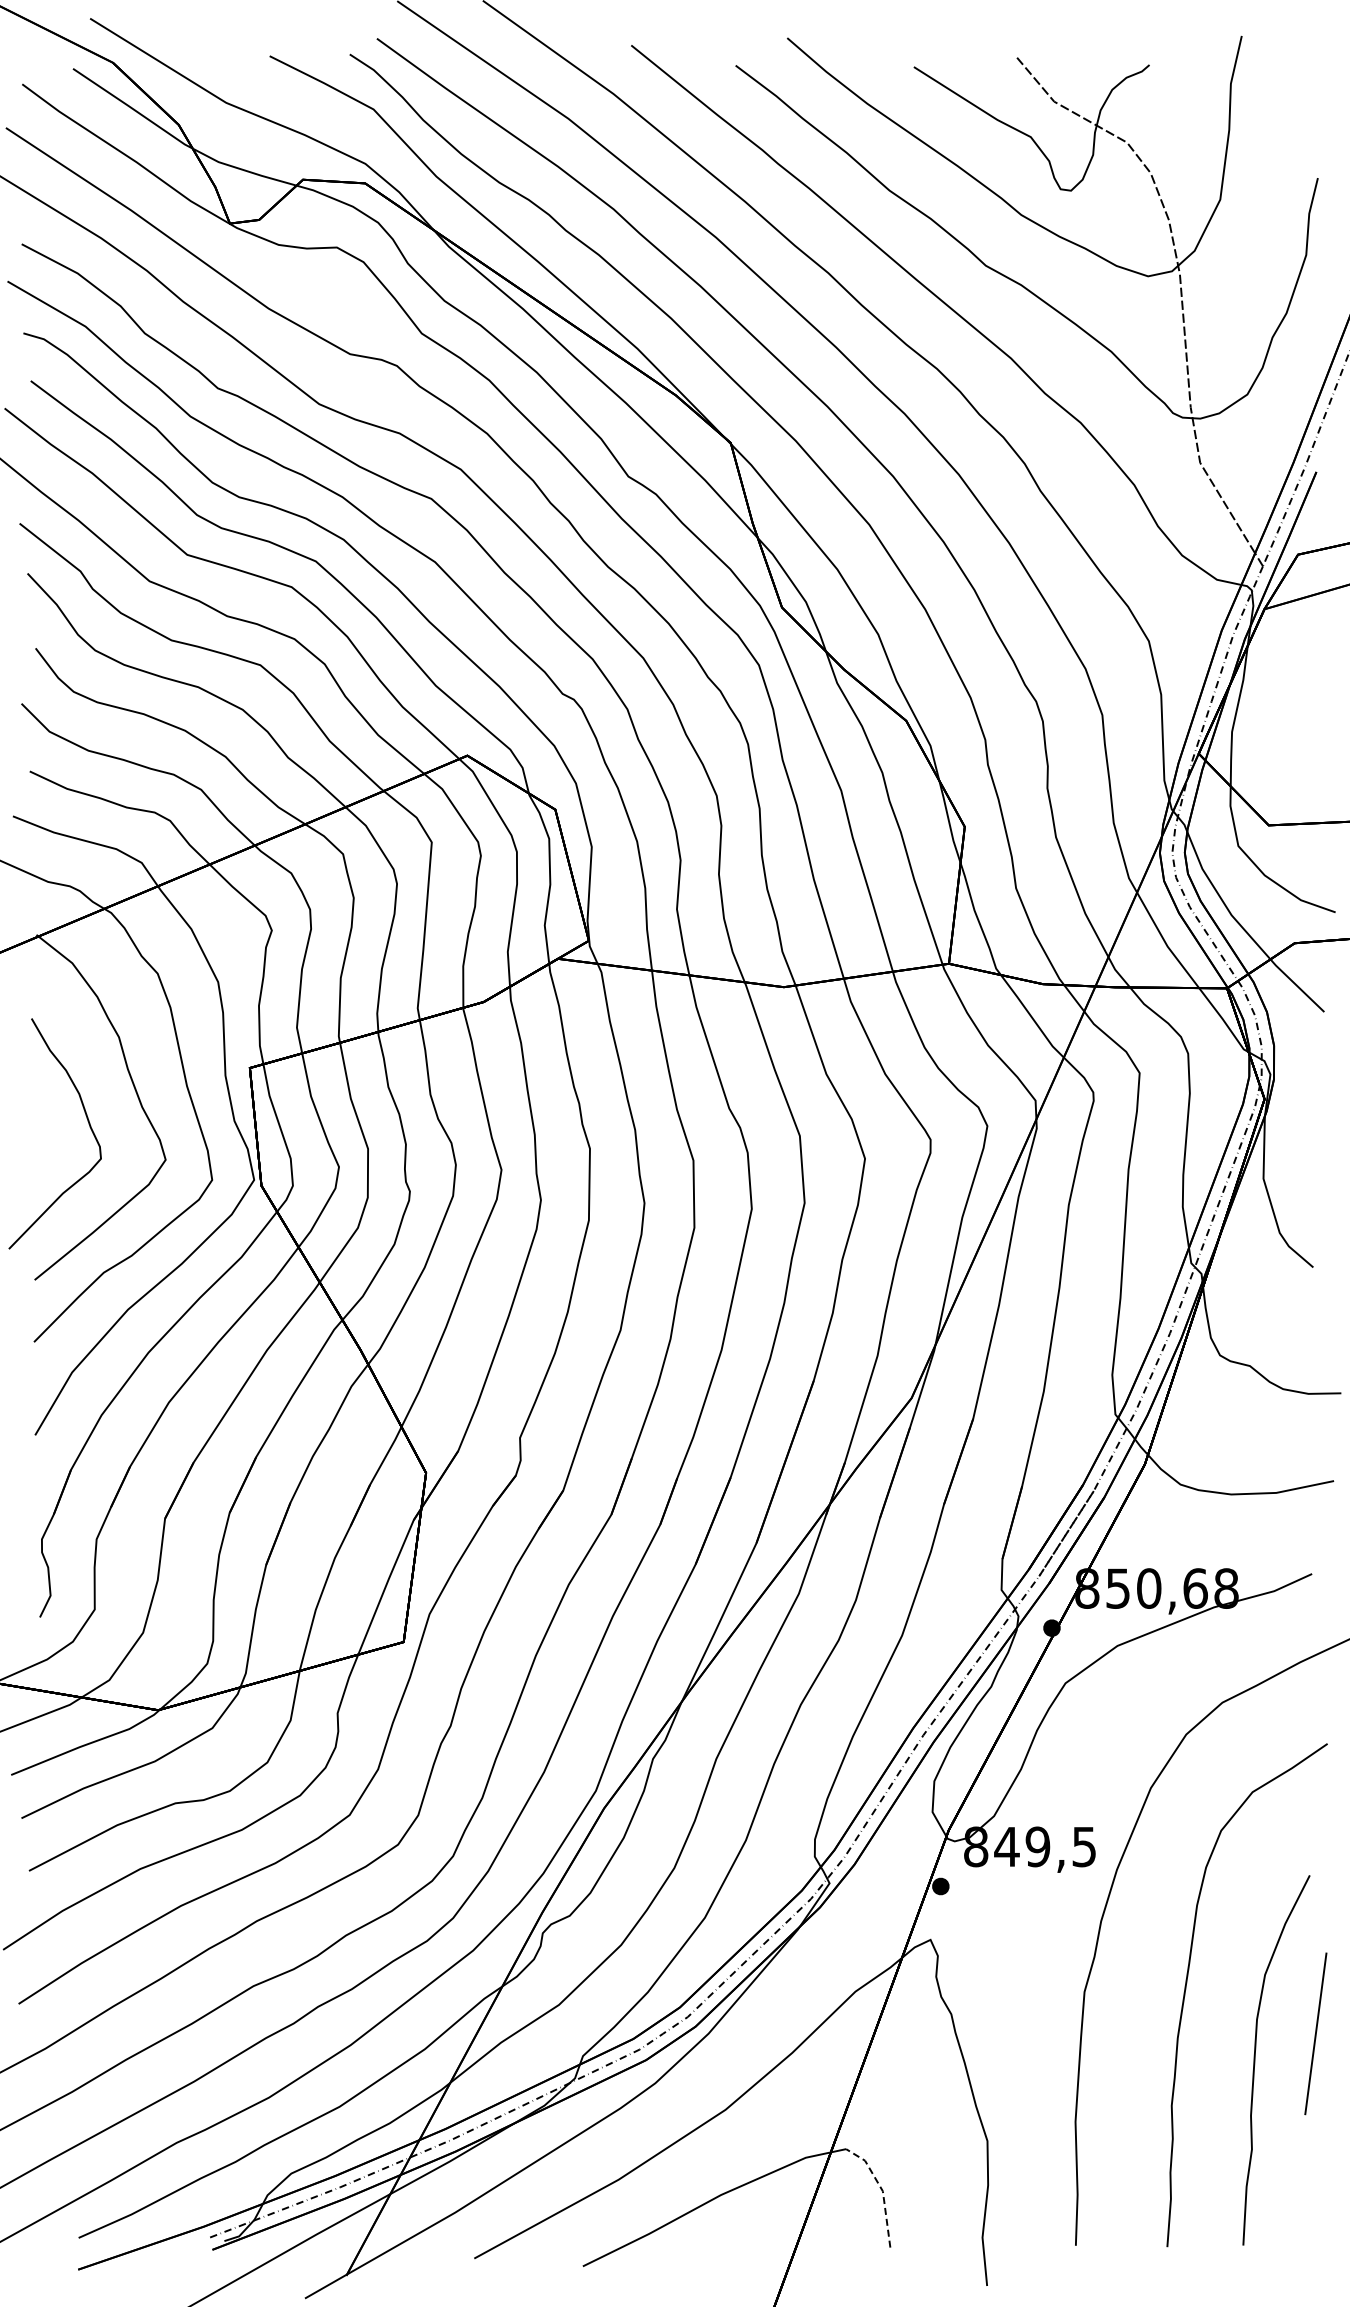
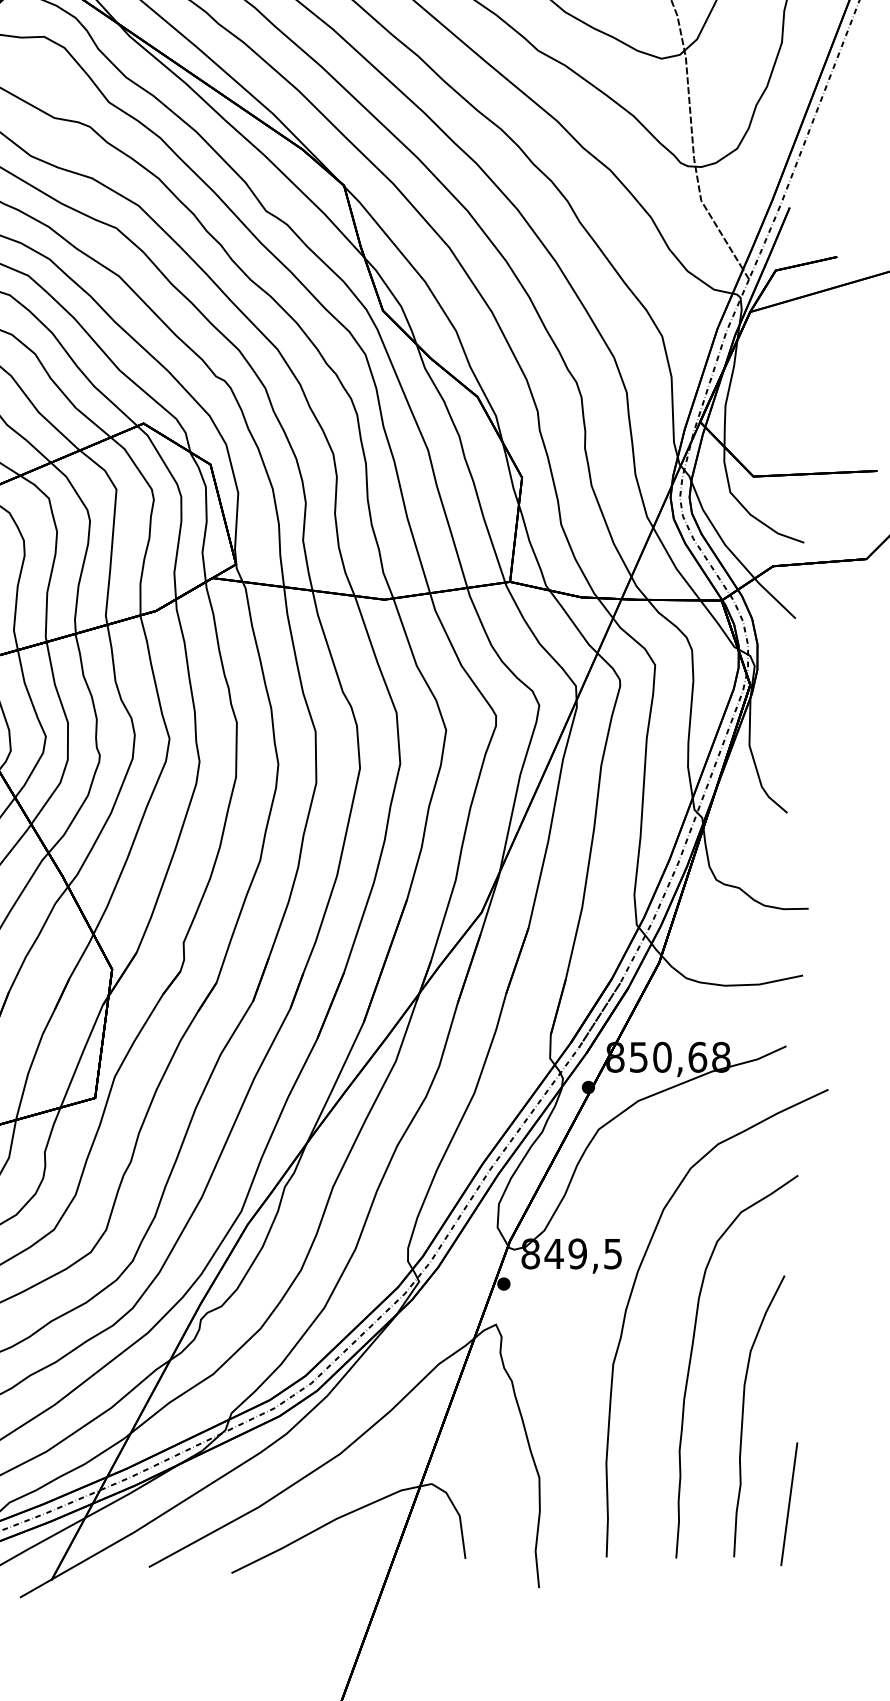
line: (1315, 2033) -> (789, 1504), moved
line: (882, 2190) -> (459, 1515), dashed -> solid

